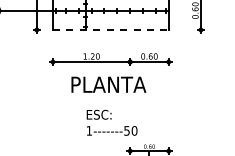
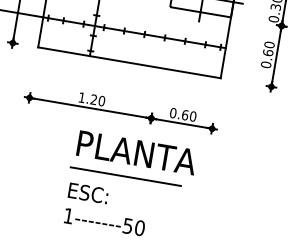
line: (110, 29) -> (129, 61), dashed -> solid
text: (108, 84) -> (136, 152), moved
line: (120, 100) -> (125, 176), added

